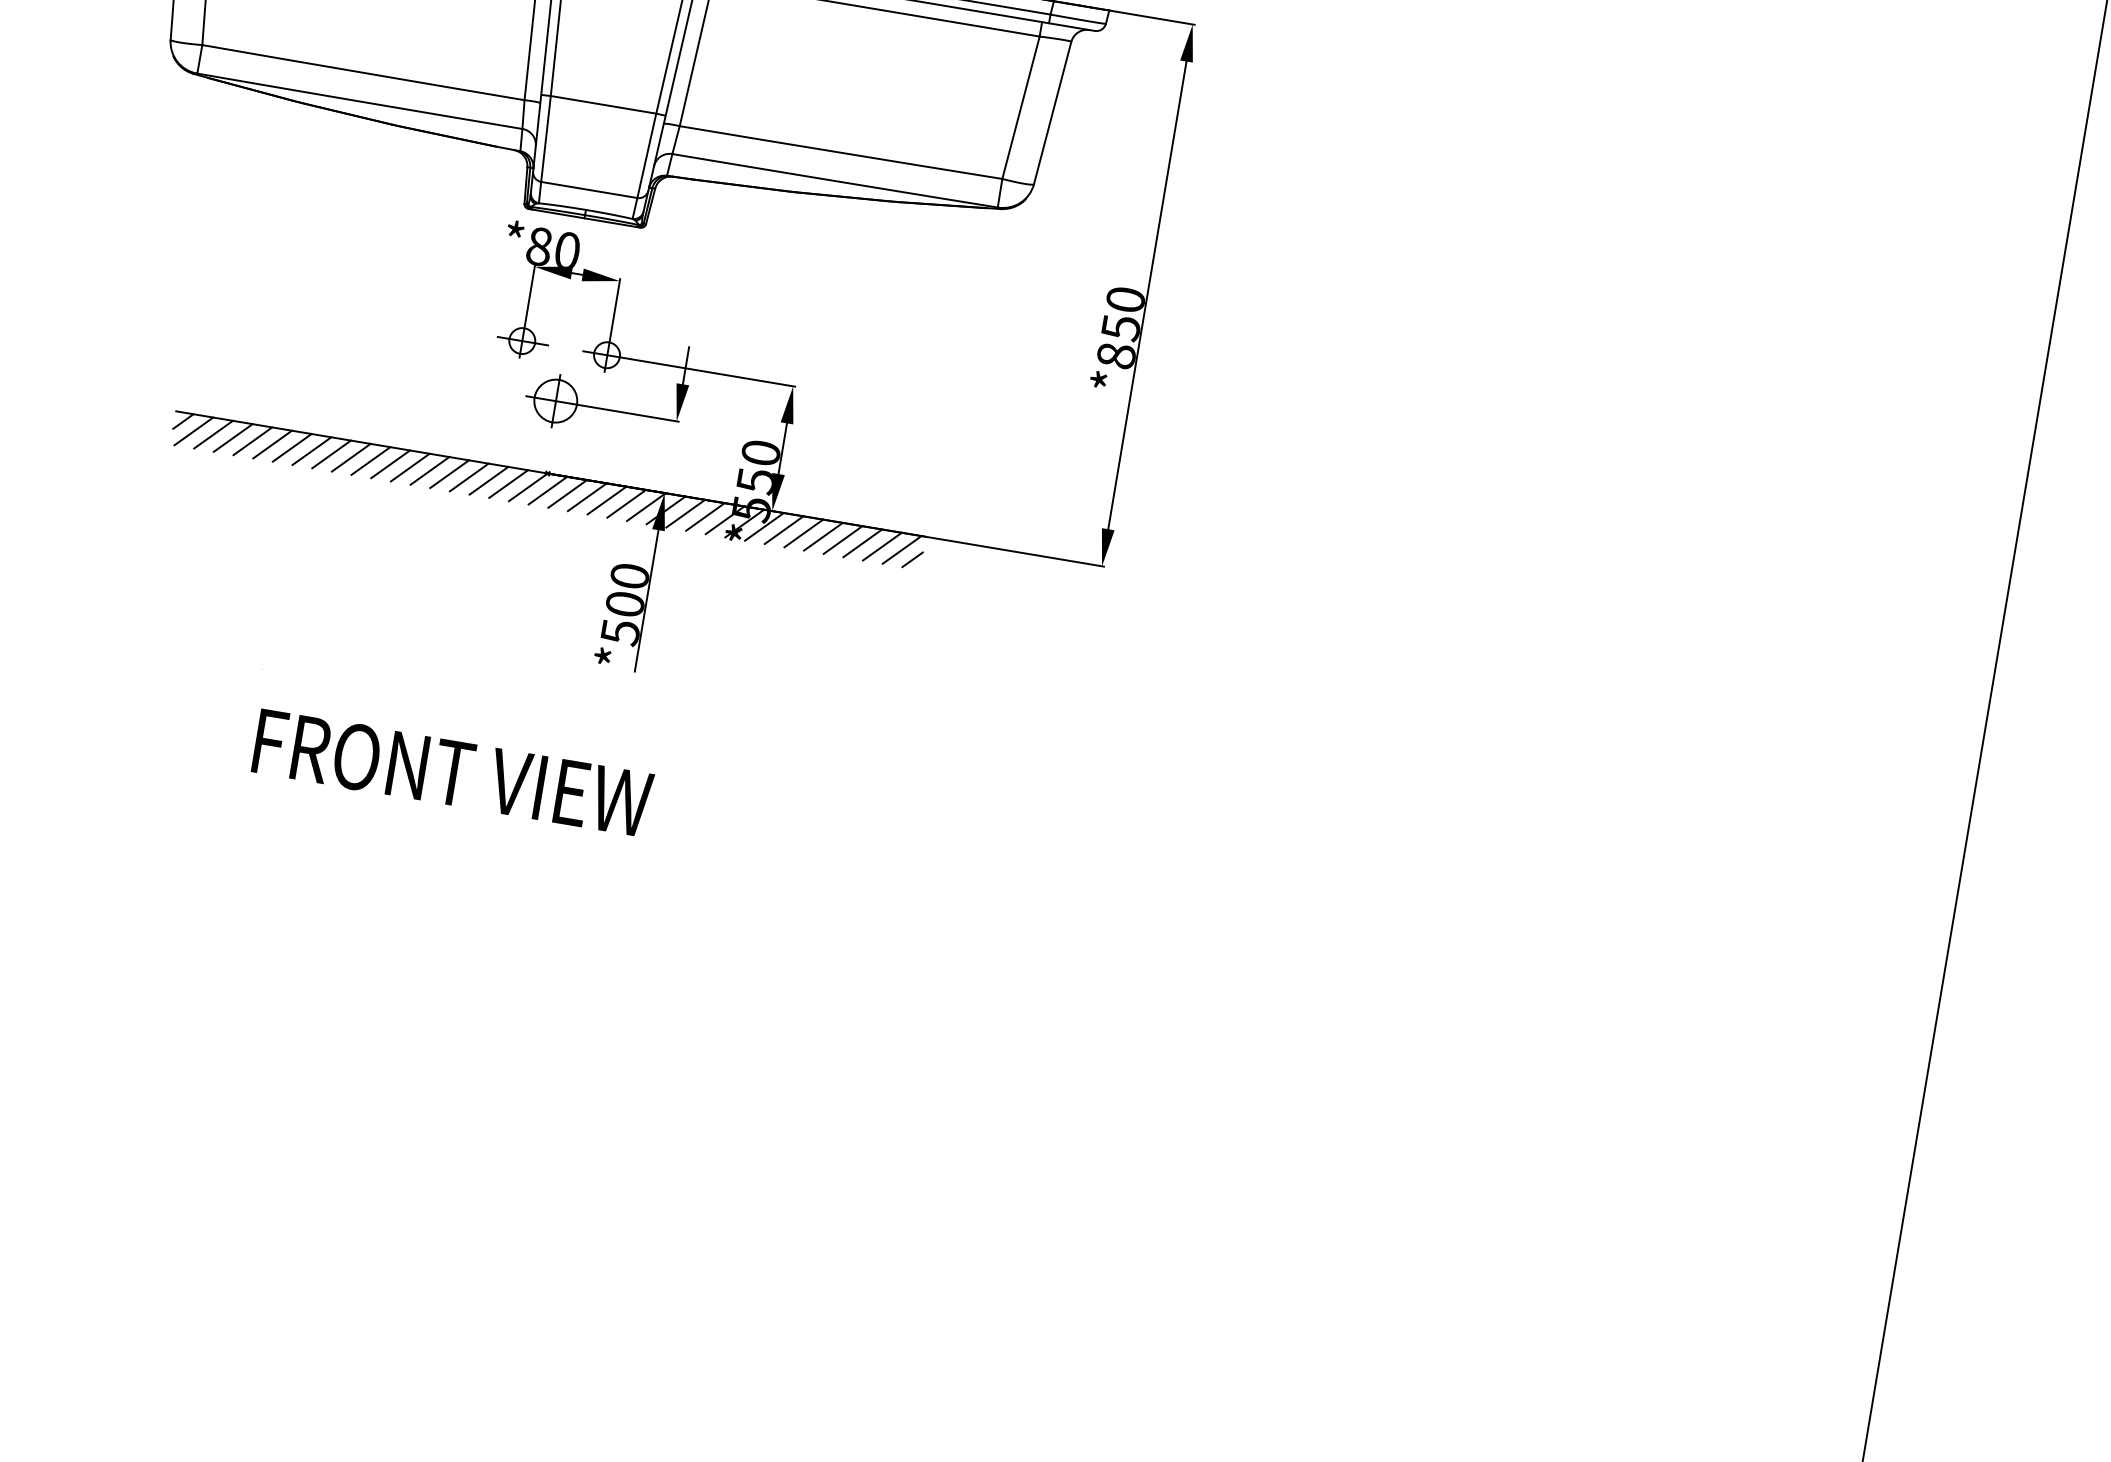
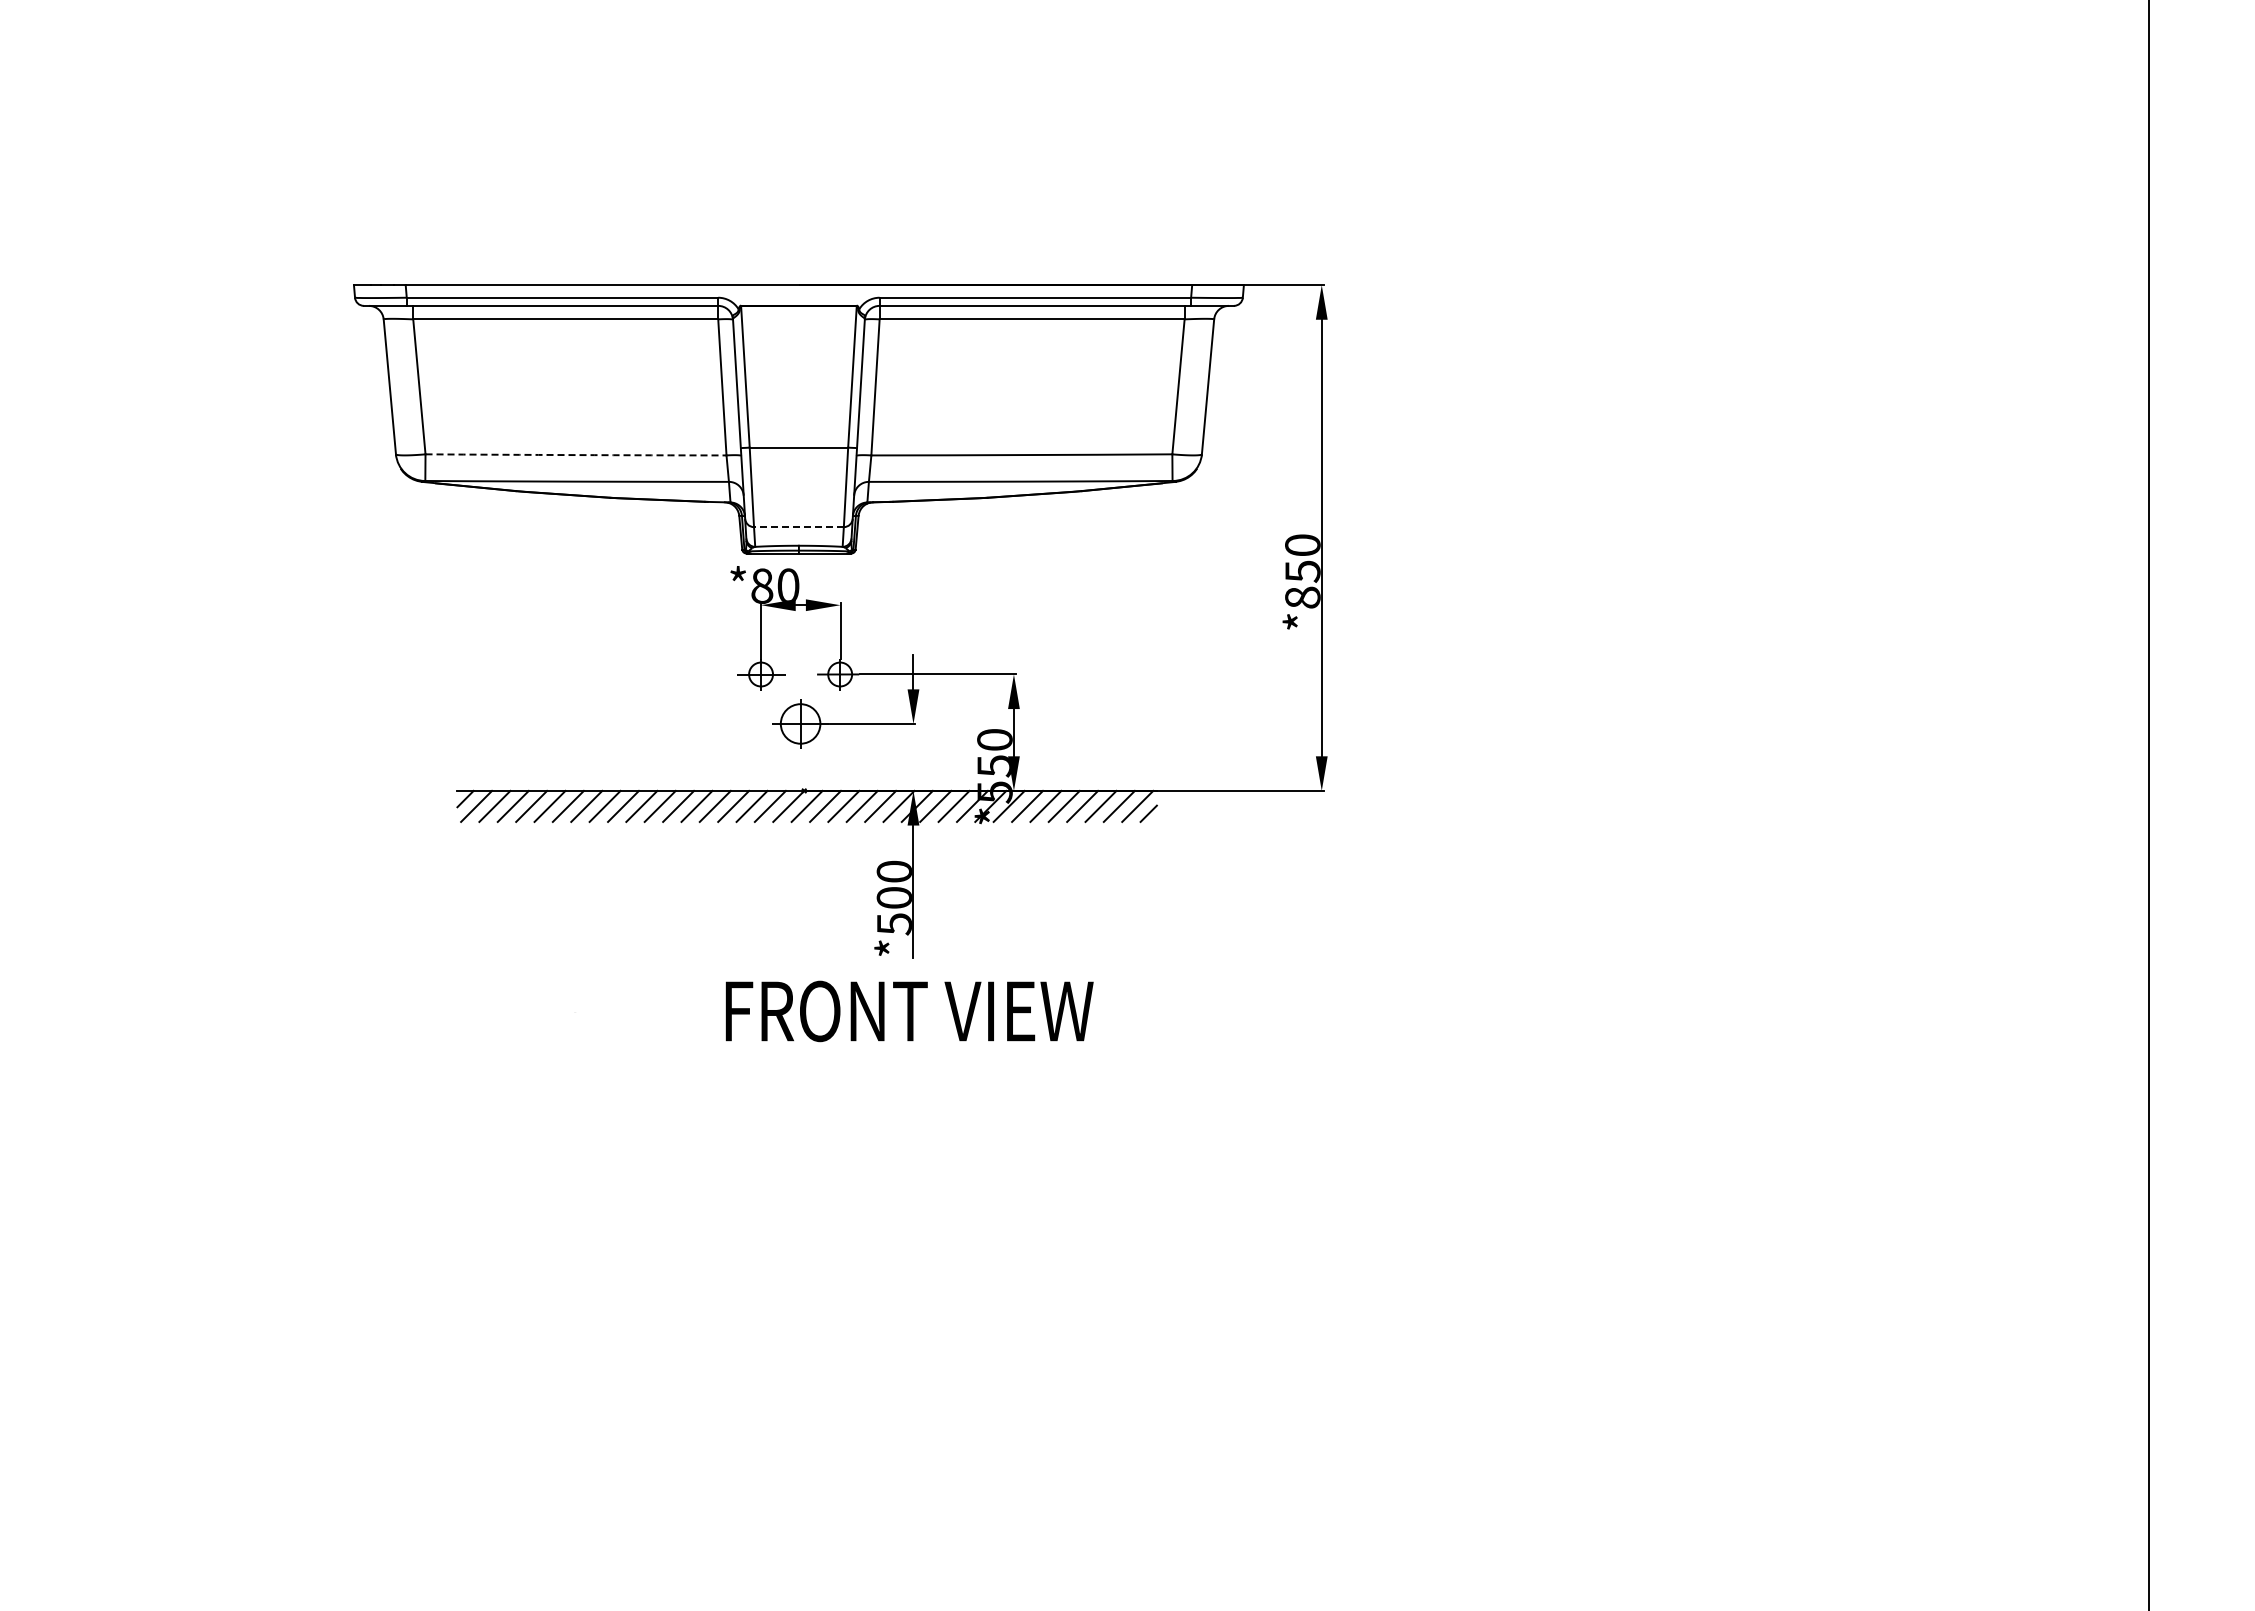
arc: (363, 73) -> (576, 455), solid -> dashed
line: (588, 190) -> (798, 527), solid -> dashed
text: (452, 773) -> (909, 1011), moved

